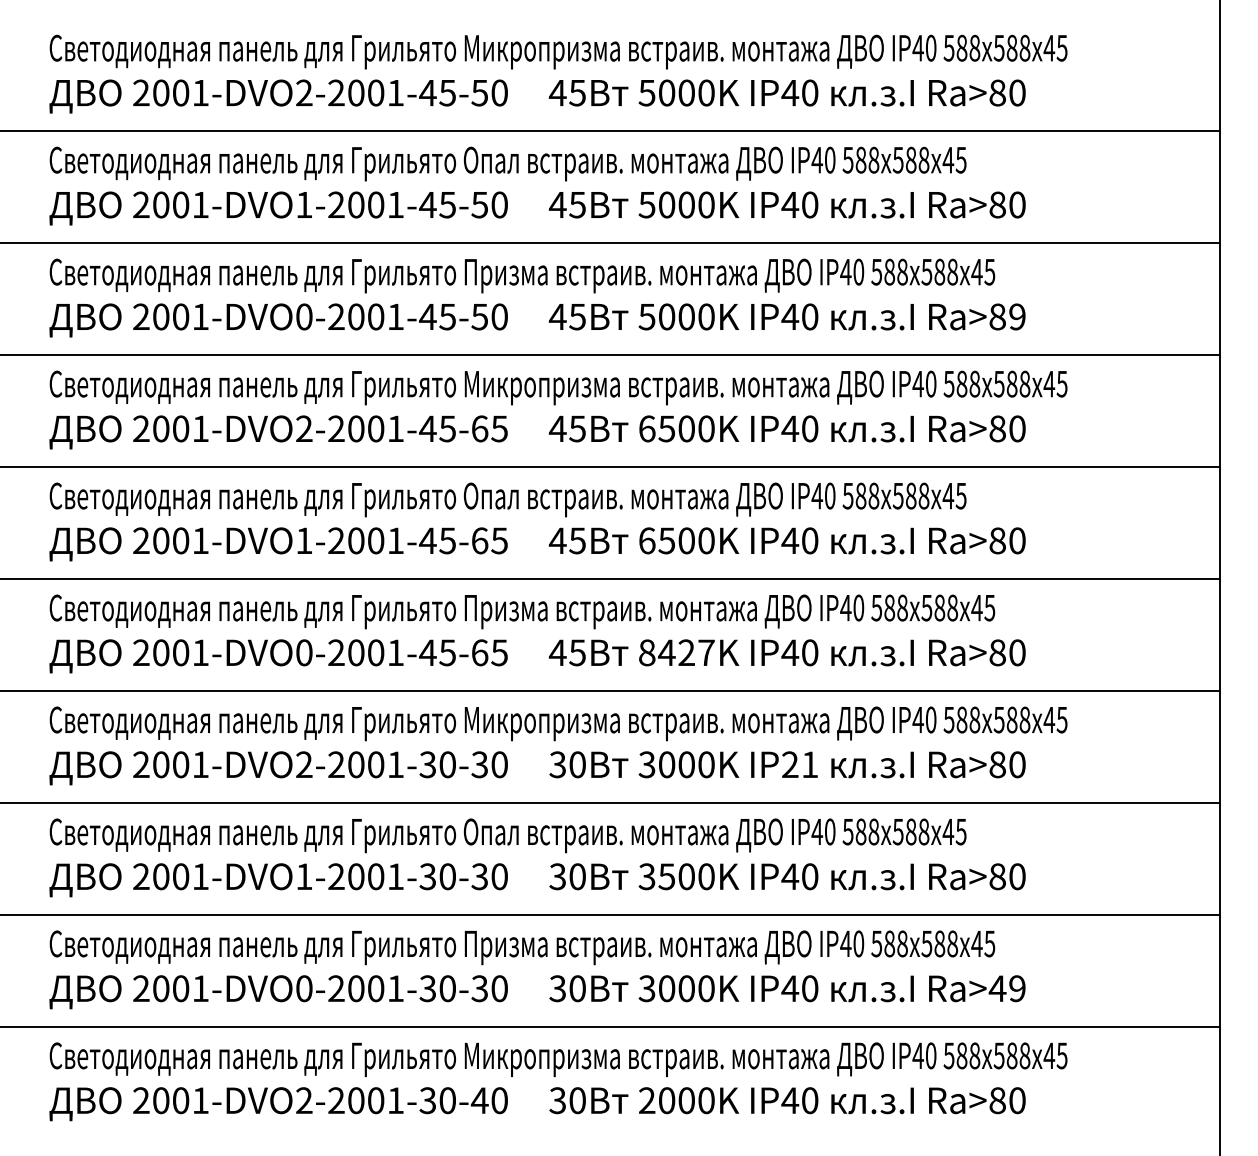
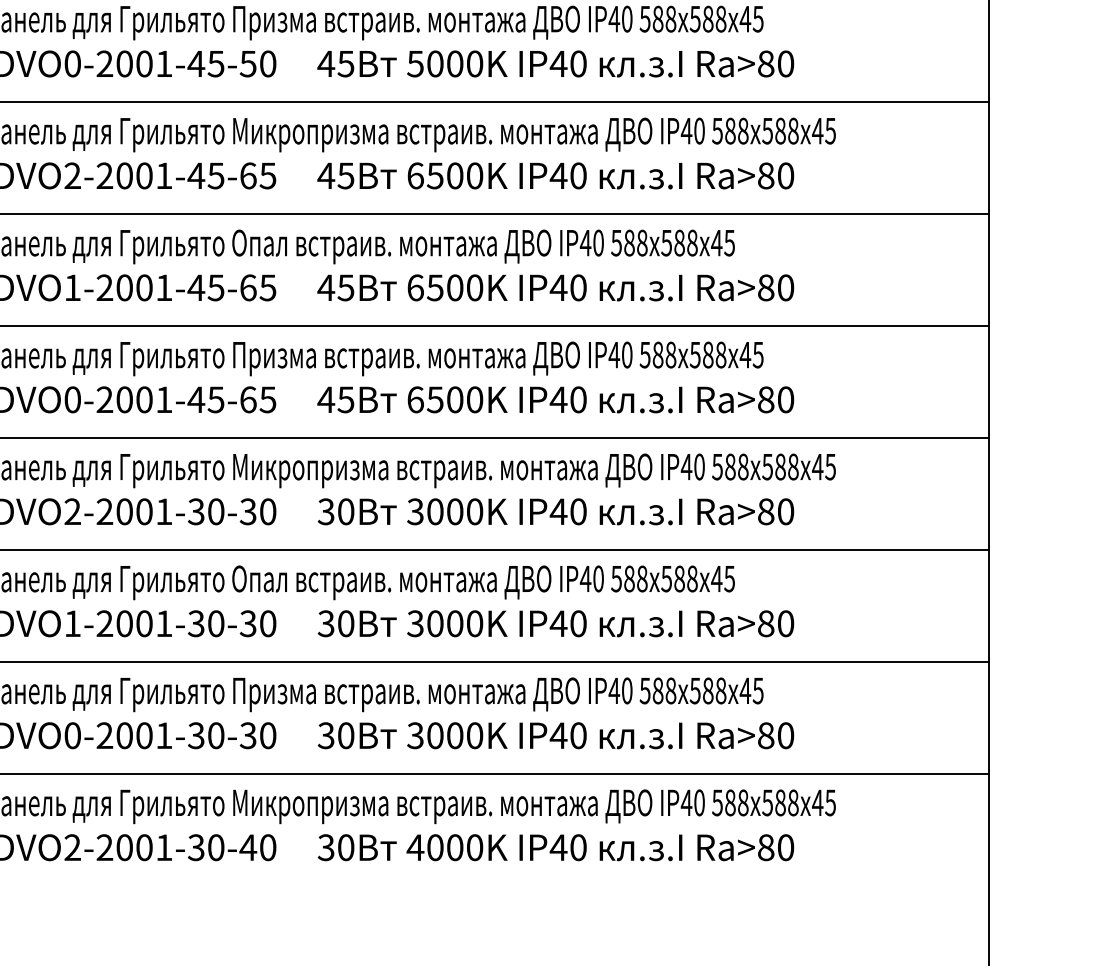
text: (1017, 316) -> (785, 63), Ra>89 -> Ra>80
text: (676, 652) -> (444, 399), 8427K -> 6500K
text: (799, 764) -> (567, 511), IP21 -> IP40
text: (666, 876) -> (434, 623), 3500K -> 3000K
text: (1006, 988) -> (774, 735), Ra>49 -> Ra>80
text: (647, 1100) -> (415, 847), 2000K -> 4000K

